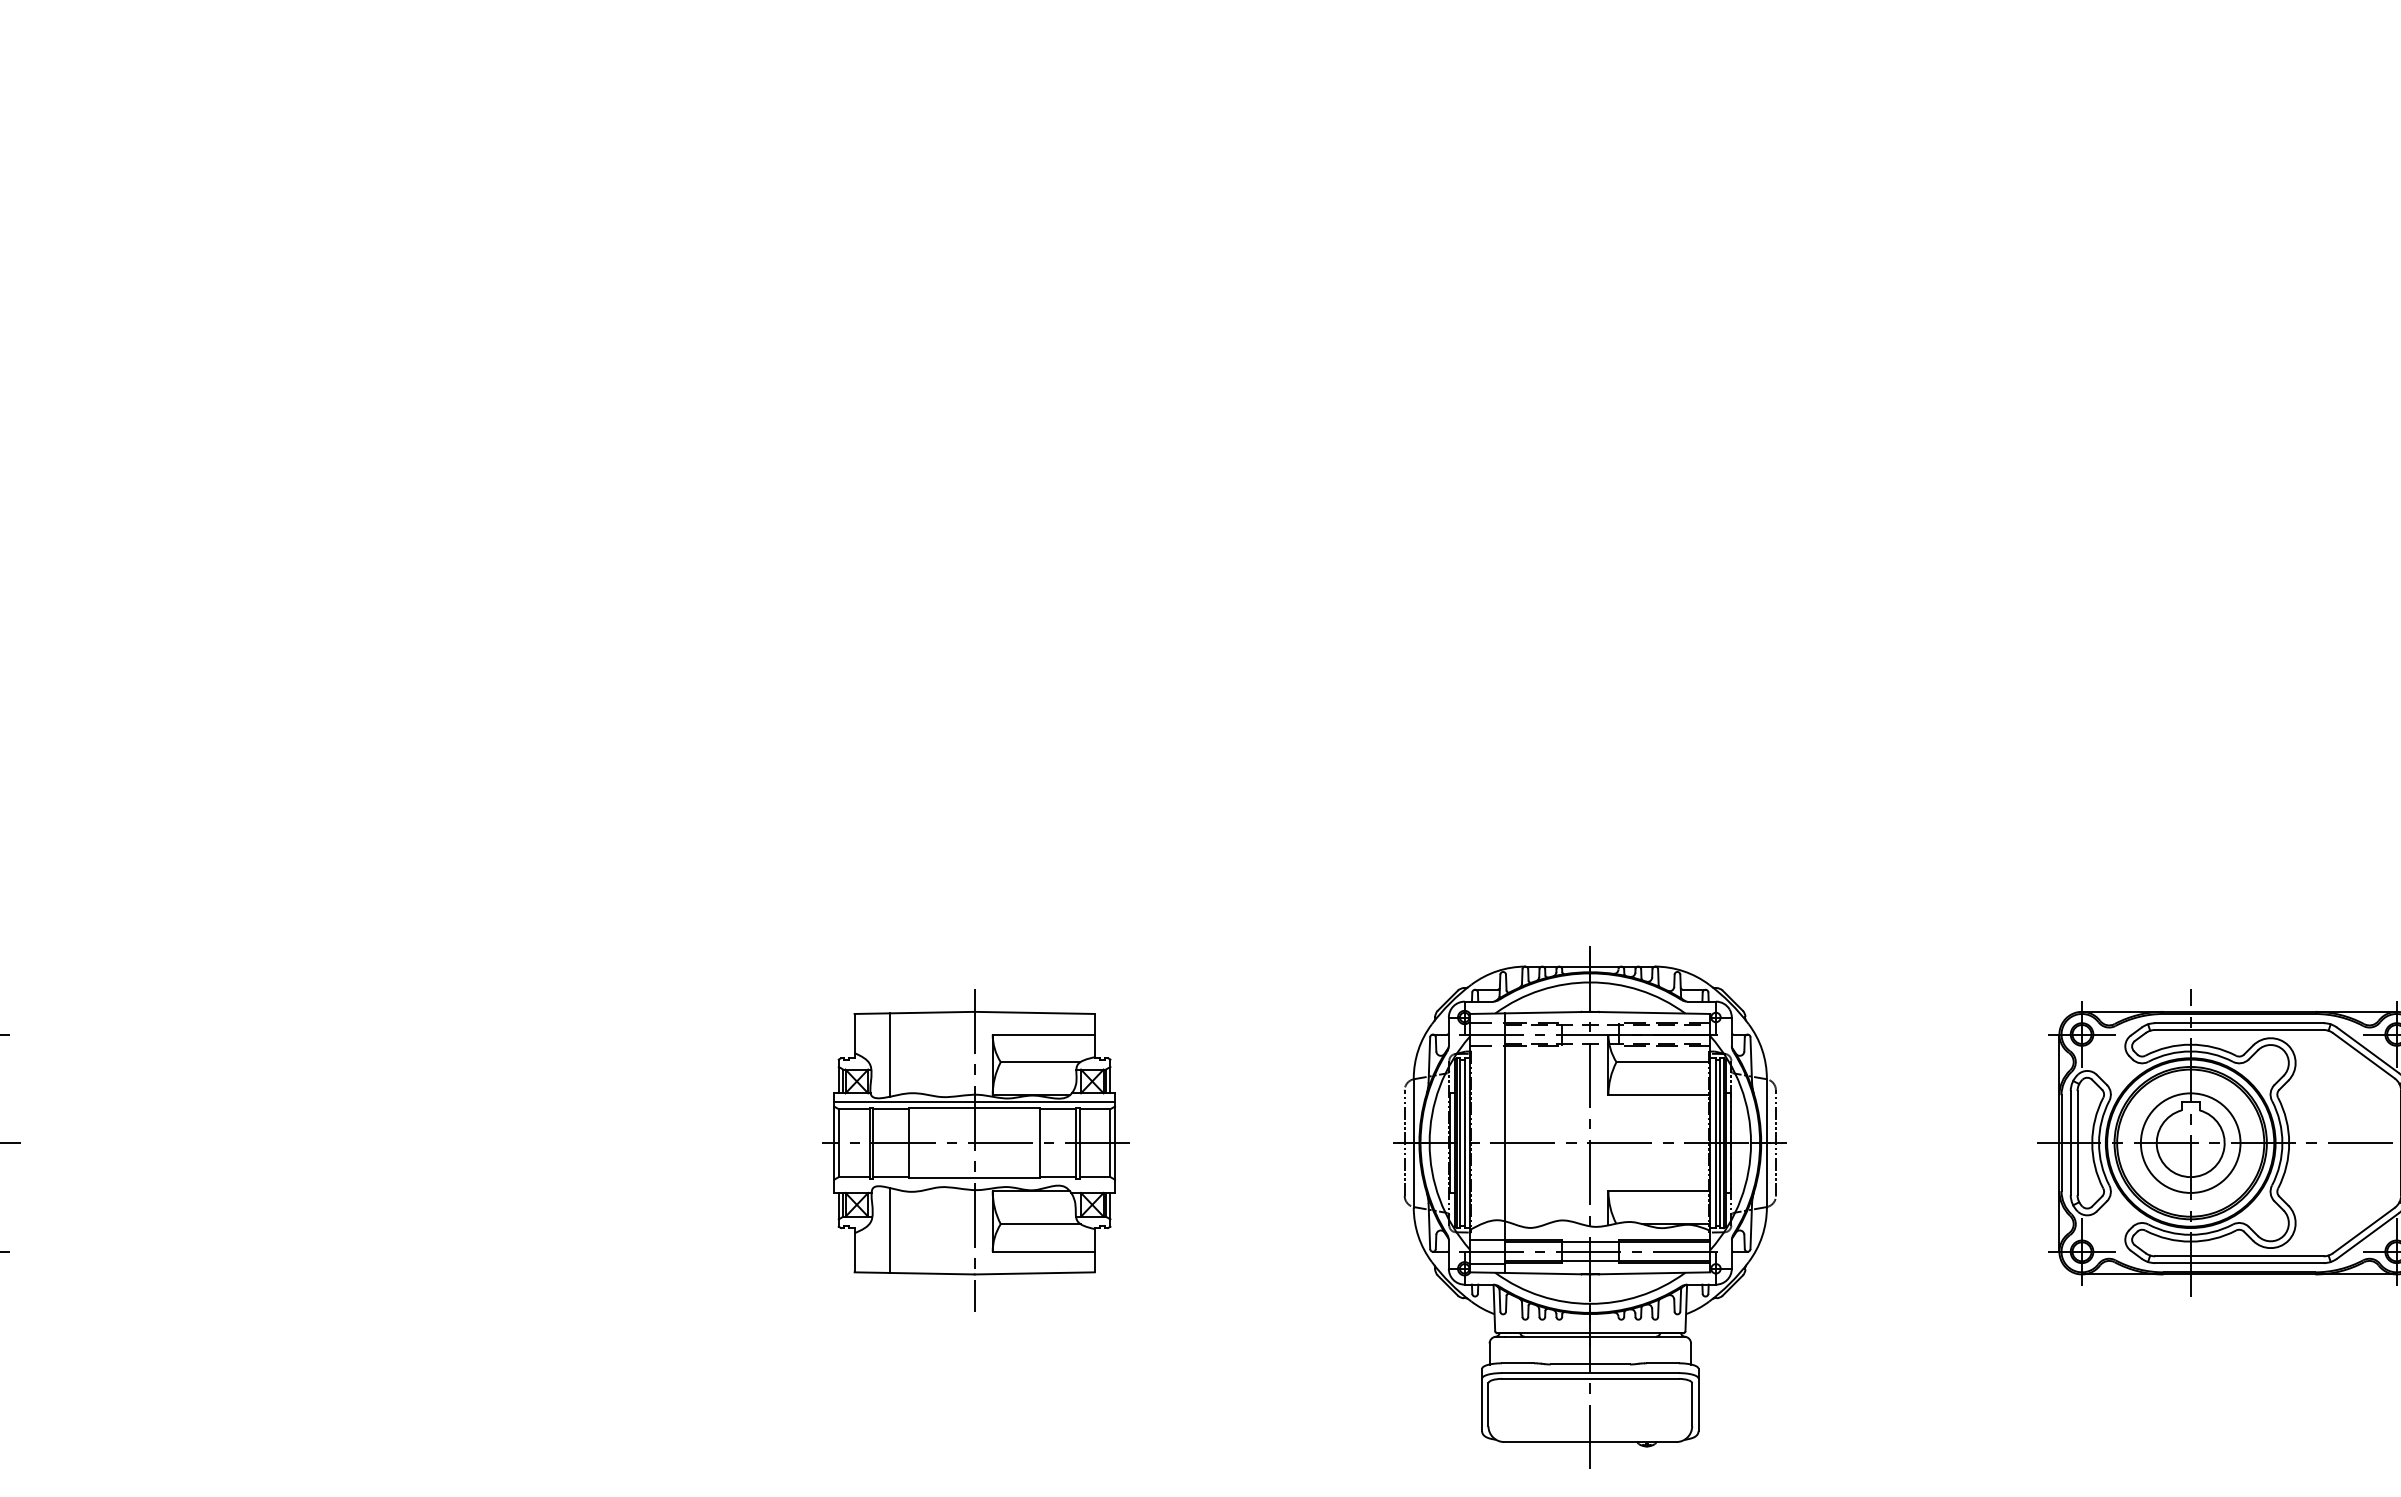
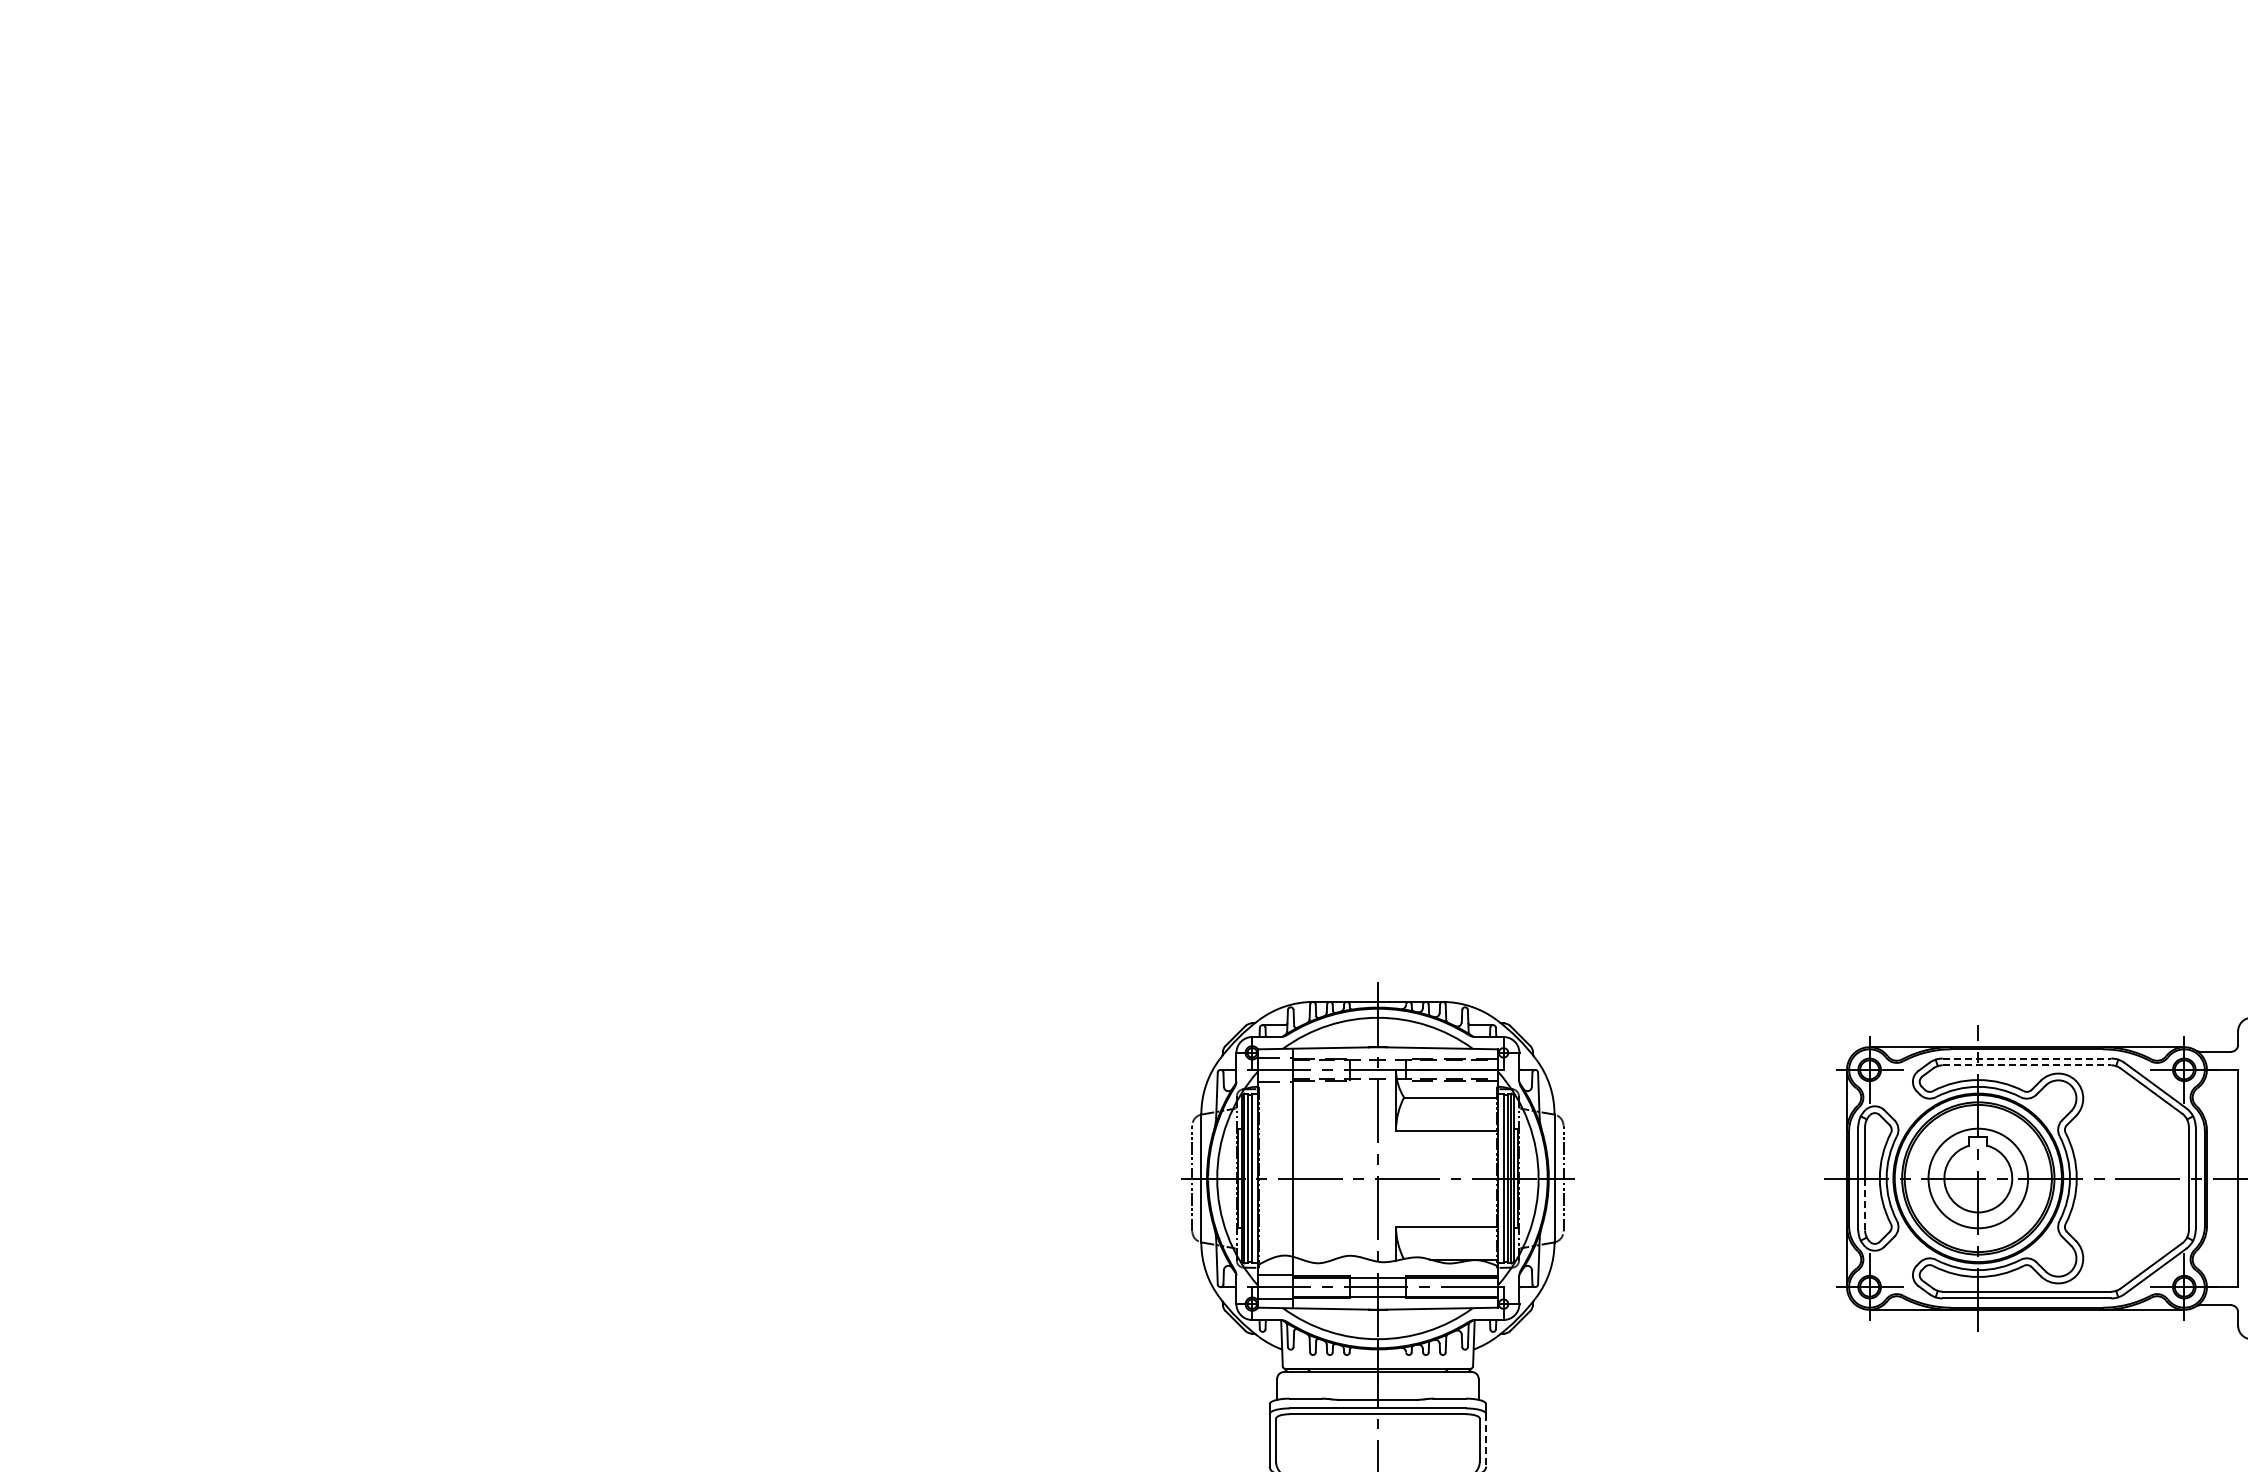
line: (2239, 1023) -> (2027, 1058), solid -> dashed
line: (2239, 1029) -> (2027, 1064), solid -> dashed
part: (975, 1150) -> (763, 1185), removed
line: (2077, 1169) -> (1865, 1204), solid -> dashed
line: (1698, 1405) -> (1486, 1440), solid -> dashed

